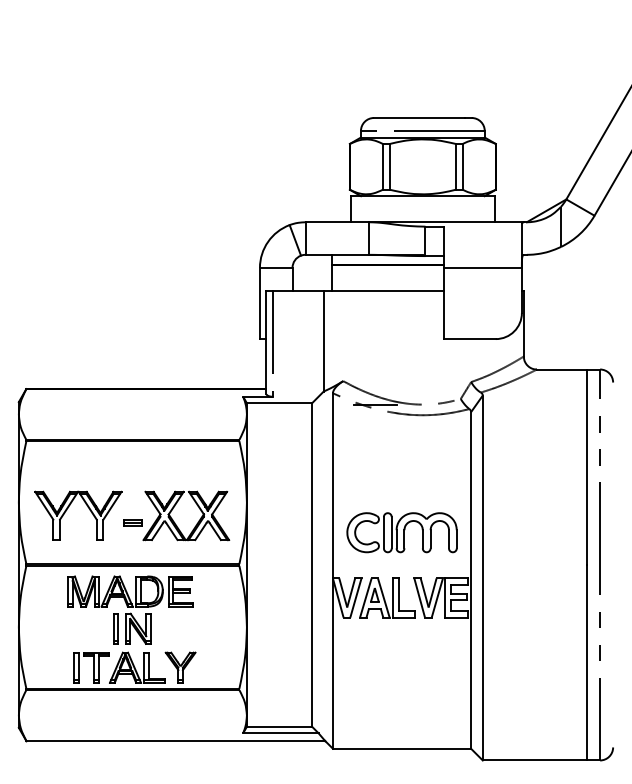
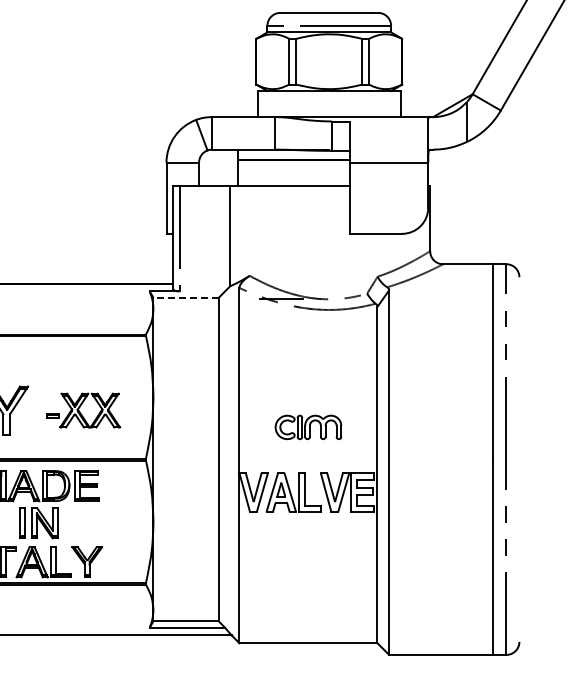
line: (279, 403) -> (186, 298), solid -> dashed
part: (176, 515) -> (83, 410), size x0.7
part: (401, 532) -> (307, 427), size x0.6

